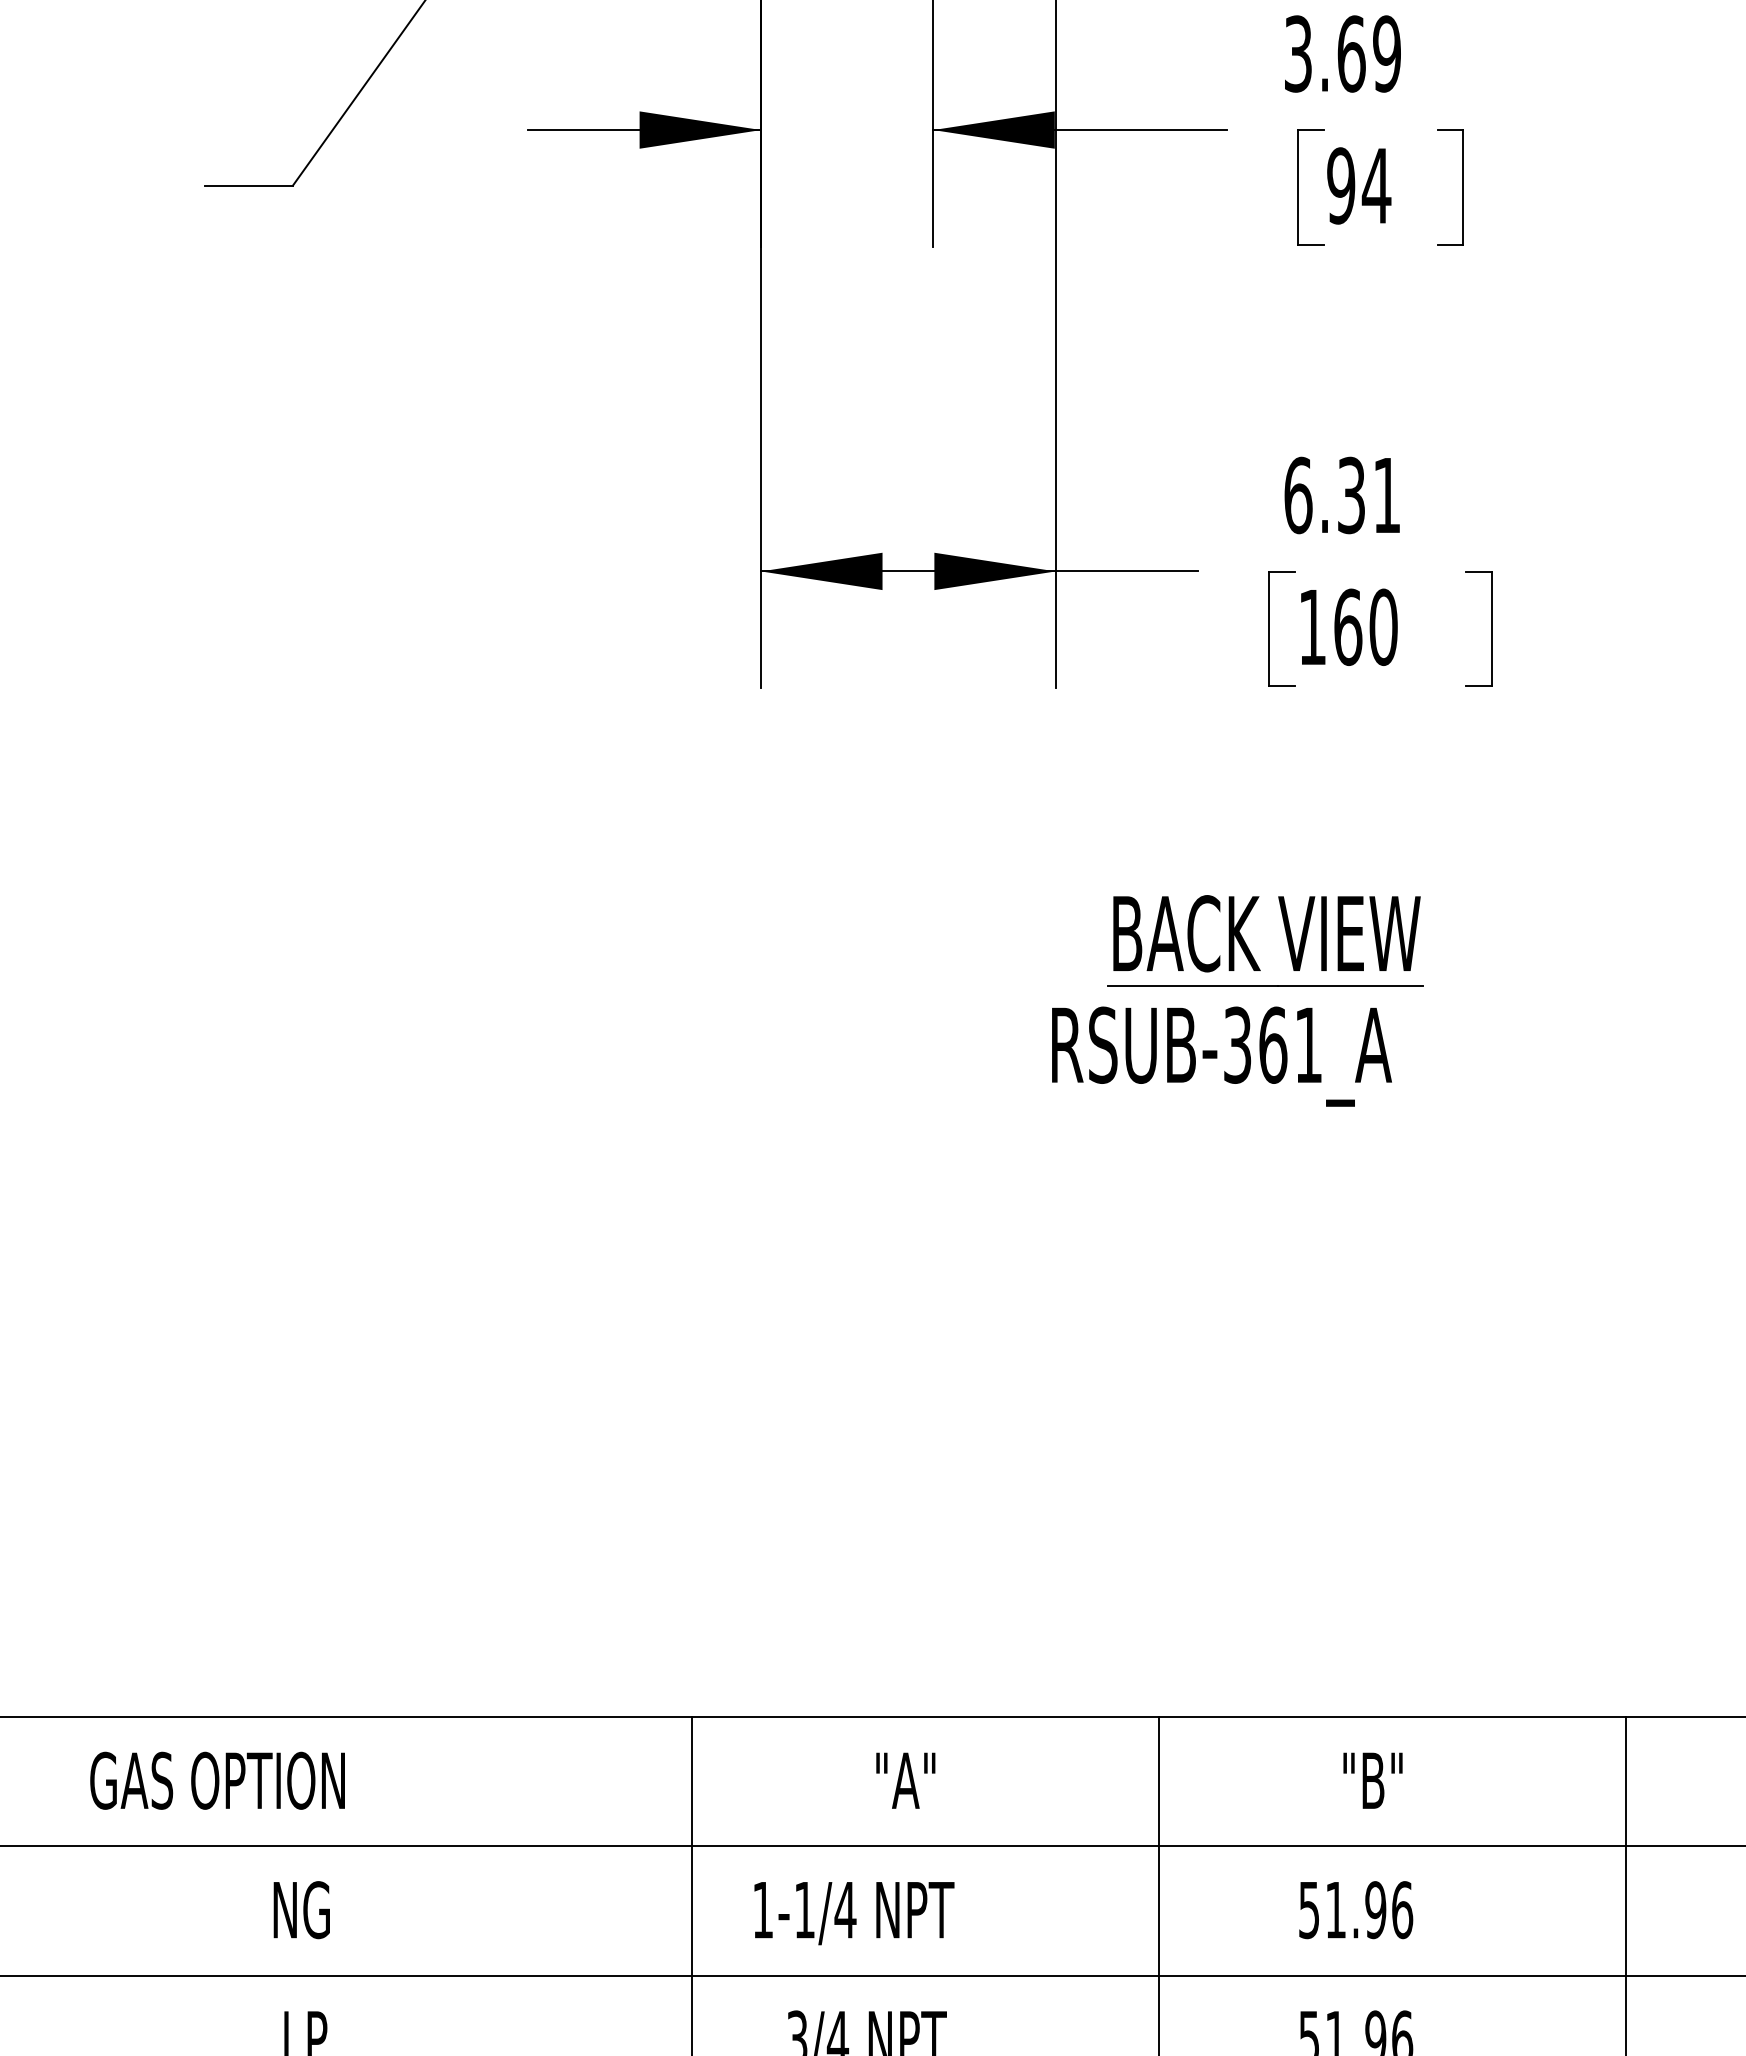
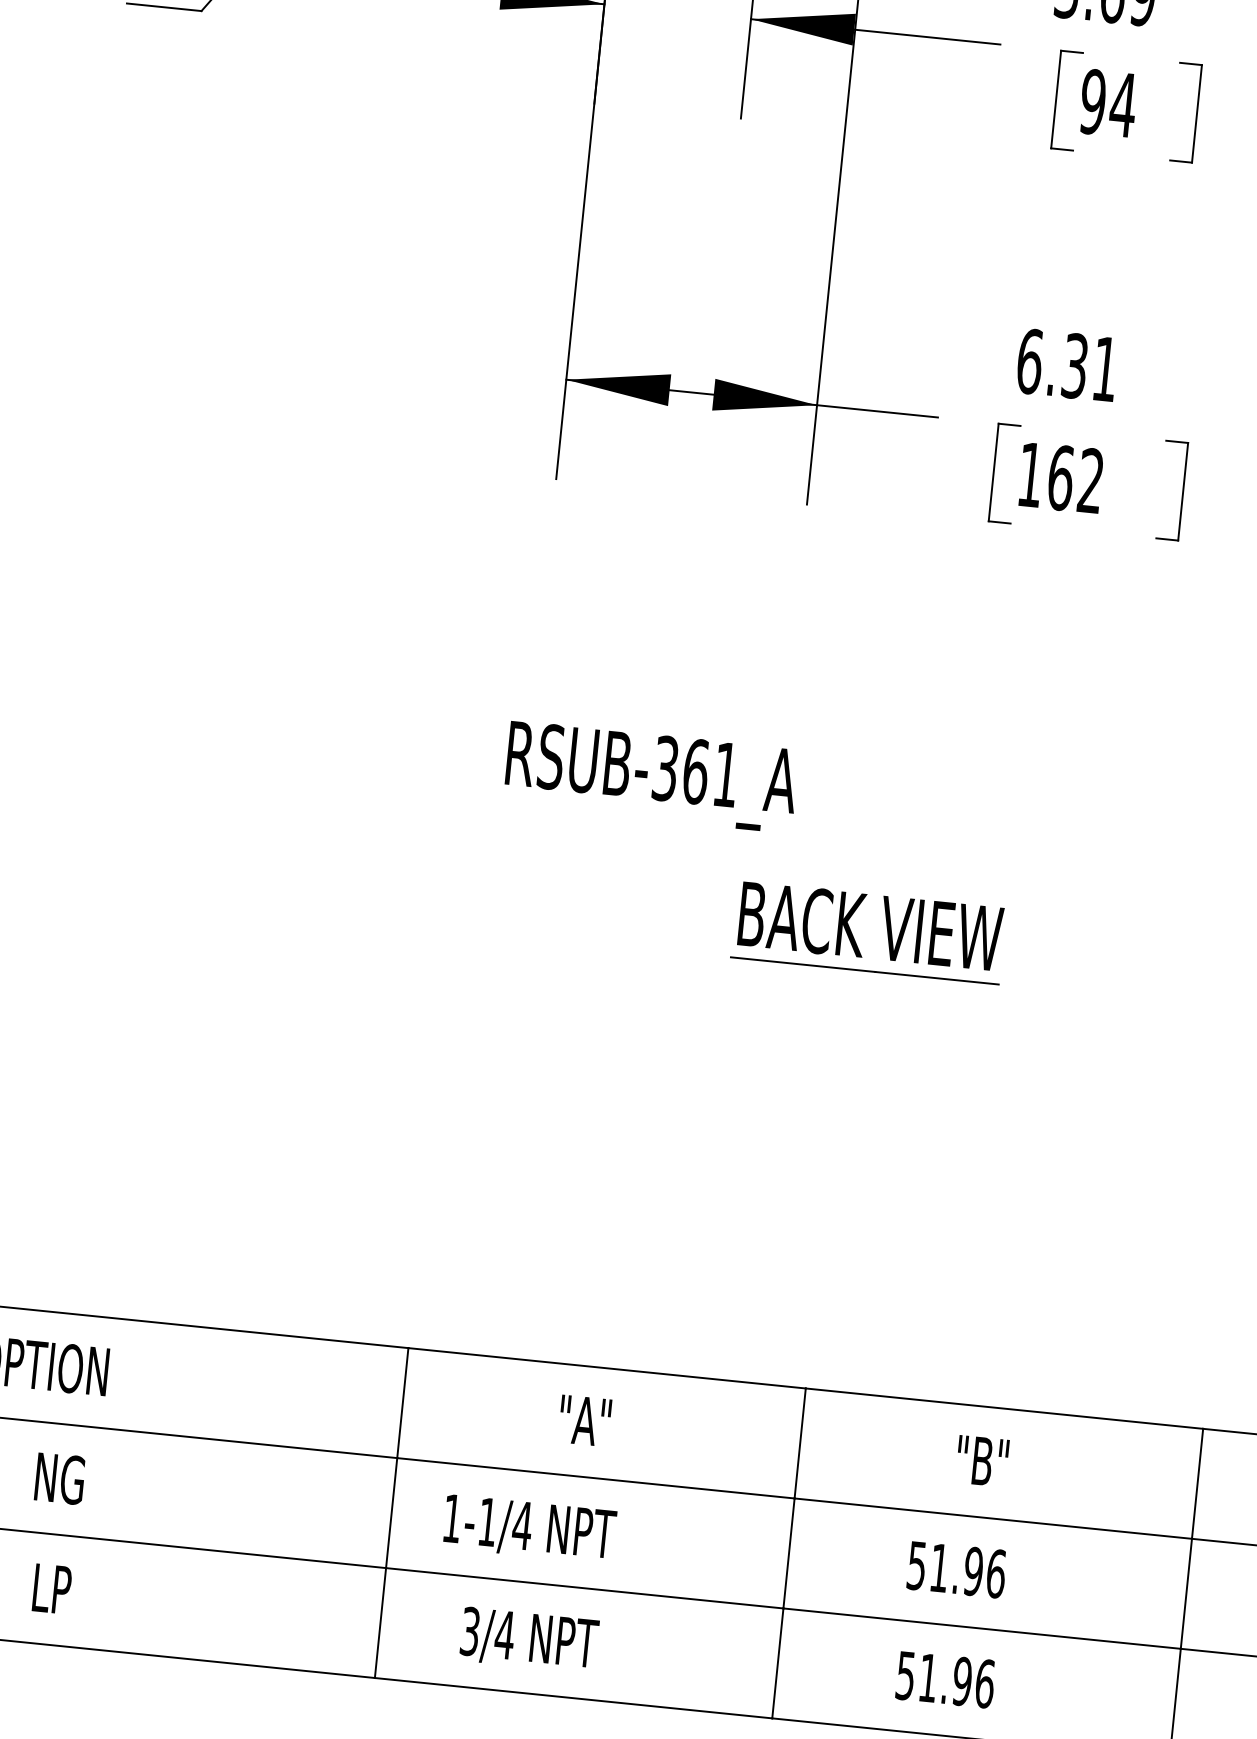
text: (1383, 626) -> (1091, 480), 160 -> 162
part: (1249, 949) -> (854, 938), moved
text: (1221, 1056) -> (650, 776), moved

